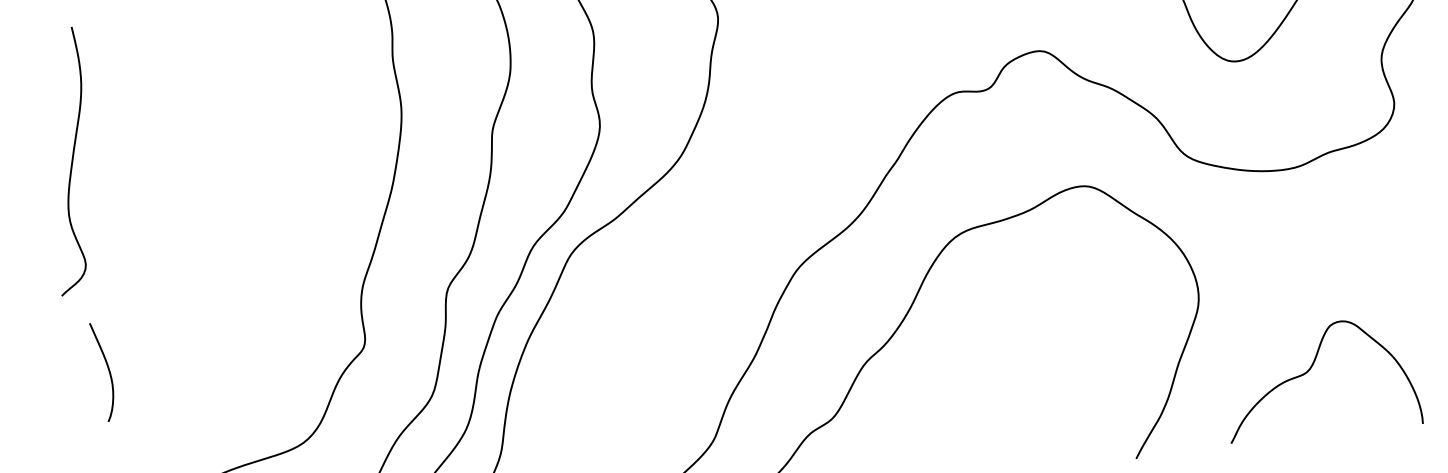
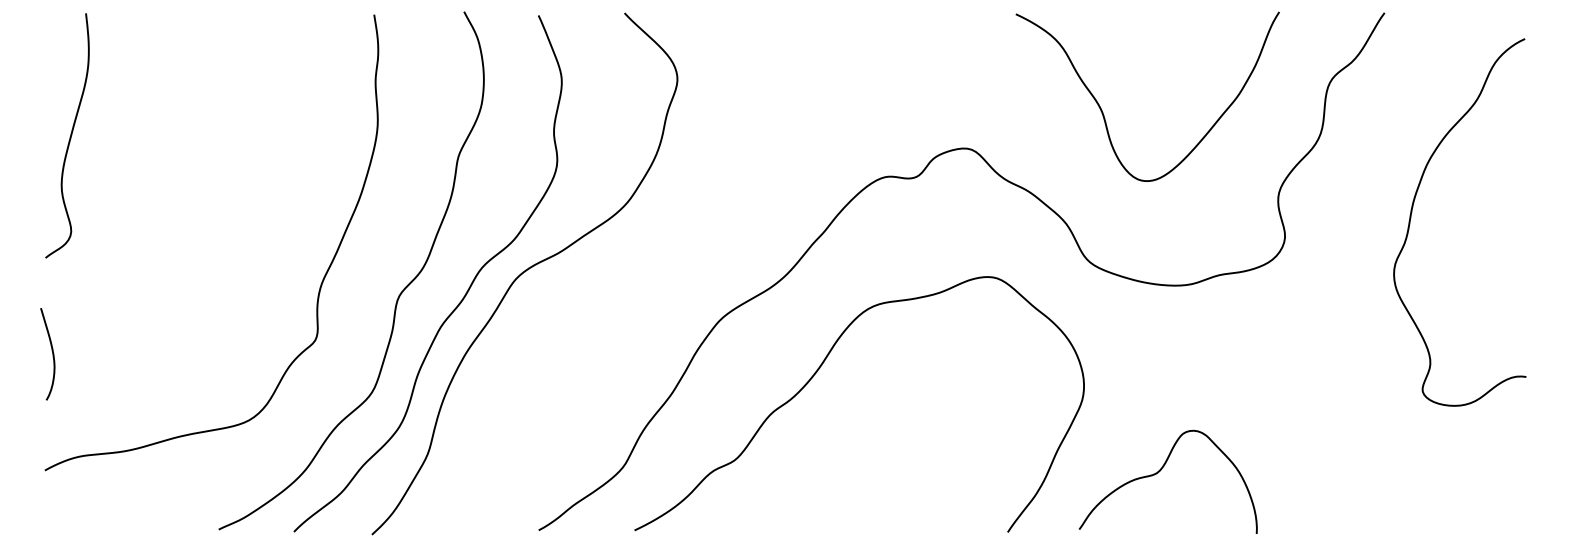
curve: (108, 371) -> (52, 354), moved
curve: (1309, 371) -> (1159, 472), moved

